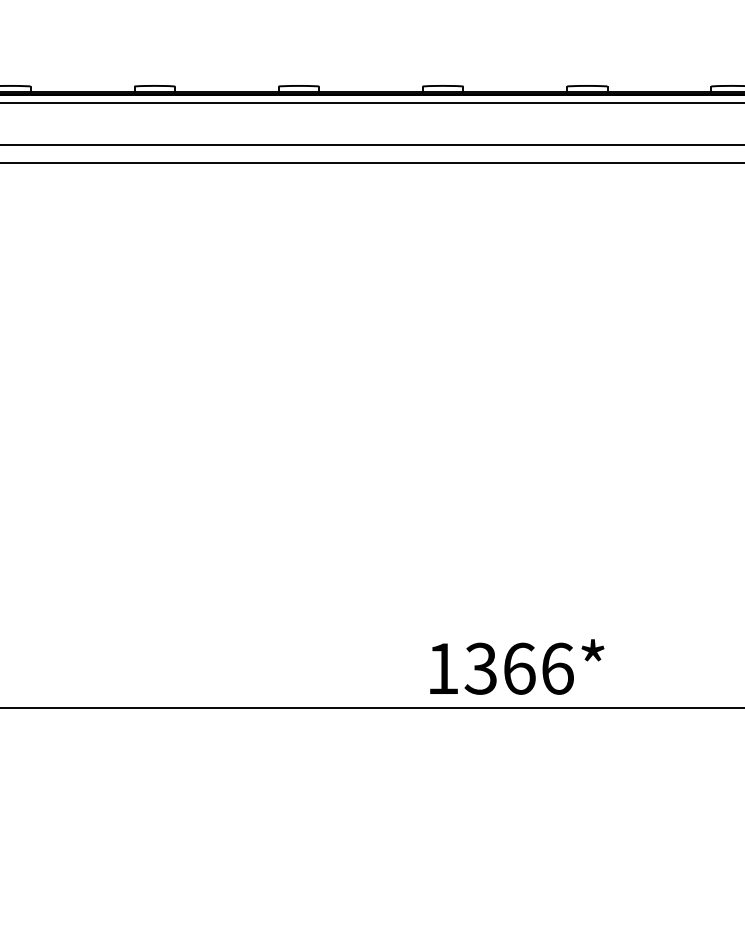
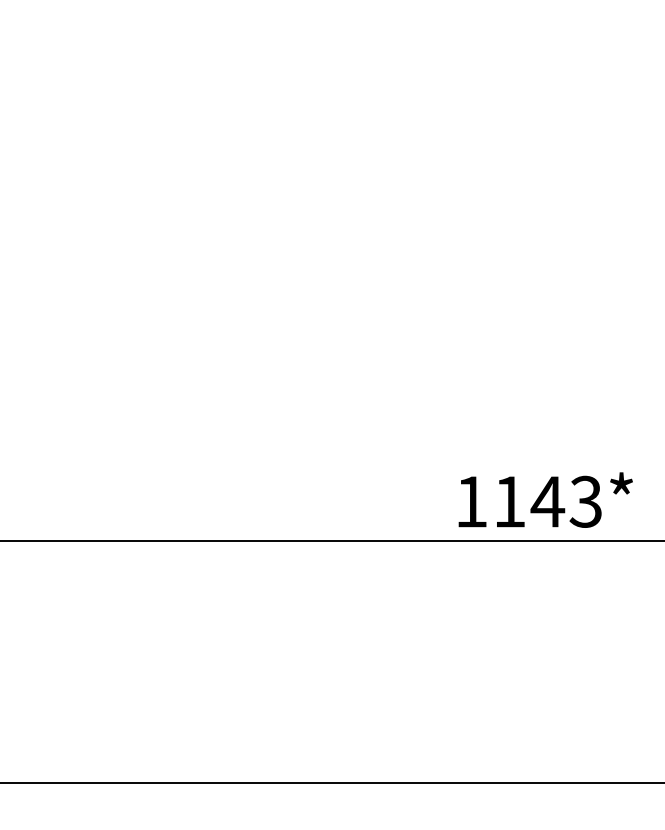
text: (518, 668) -> (547, 501), 1366* -> 1143*

